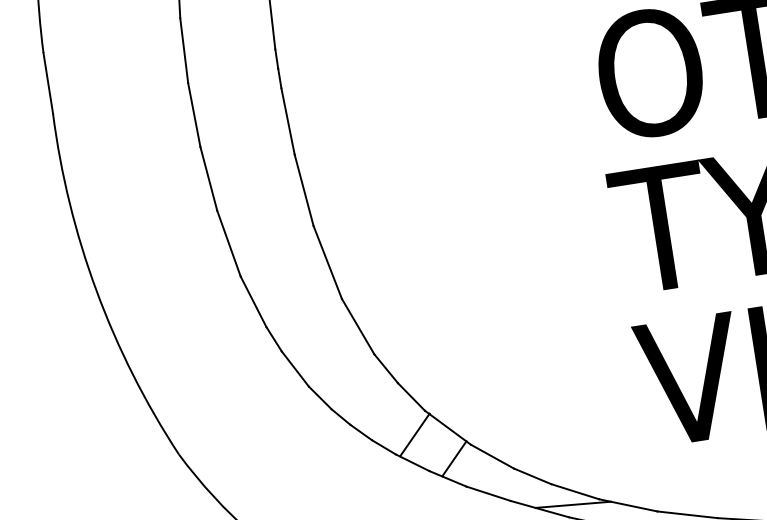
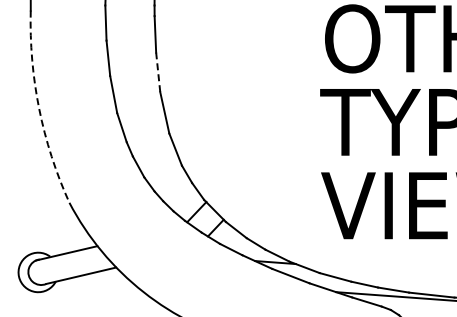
line: (304, 190) -> (158, 72), solid -> dashed
arc: (97, 290) -> (39, 108), solid -> dashed

